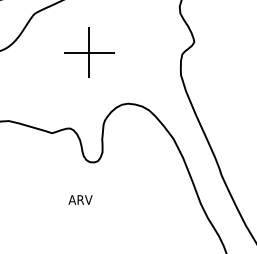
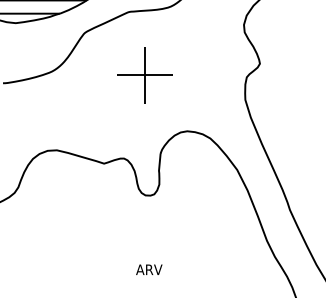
text: (80, 199) -> (149, 269), moved

